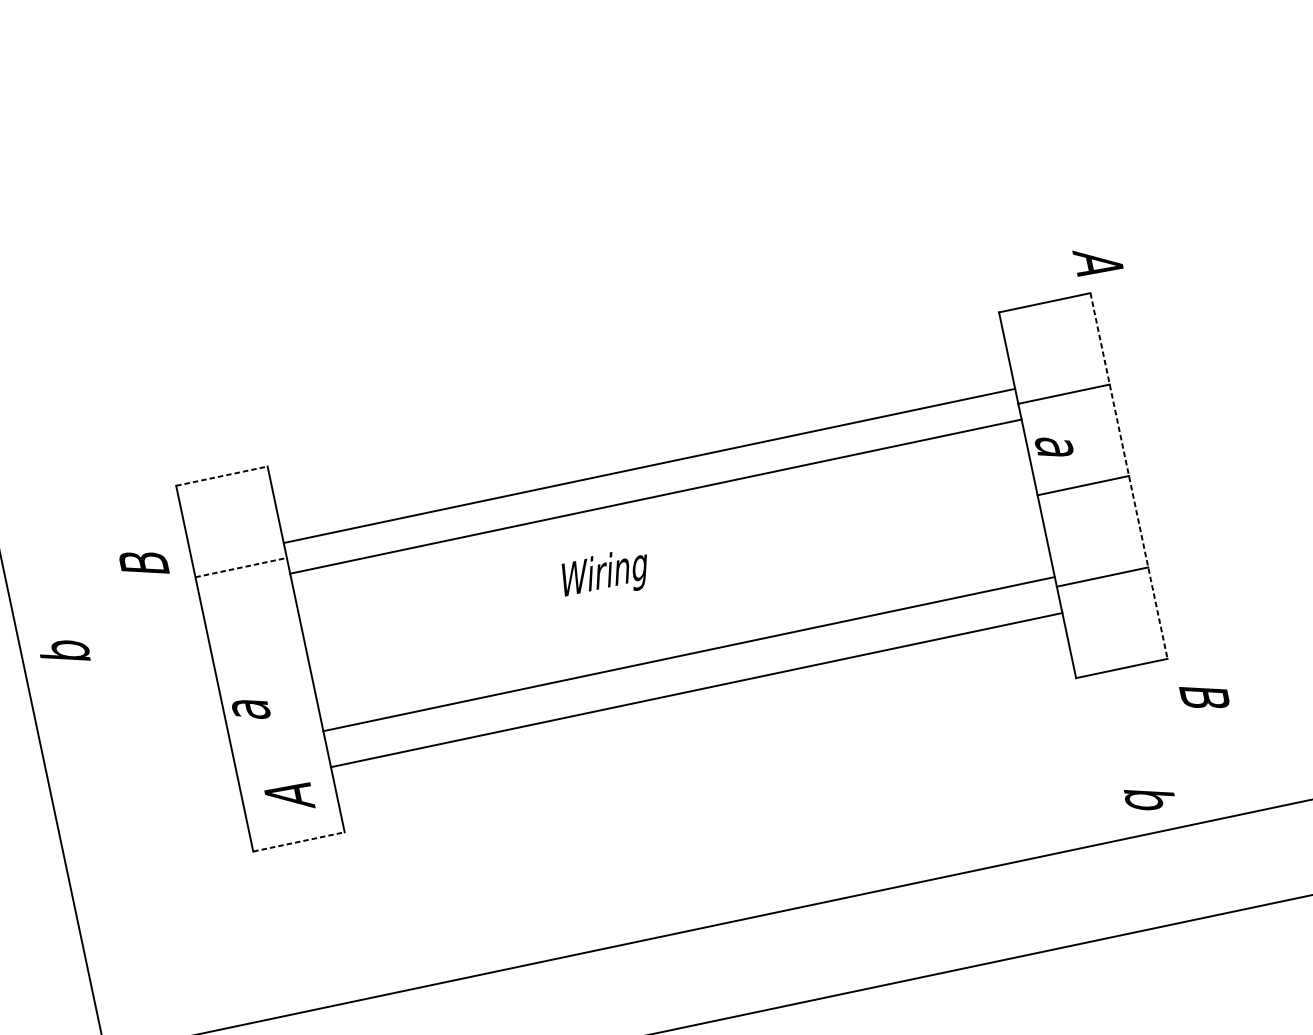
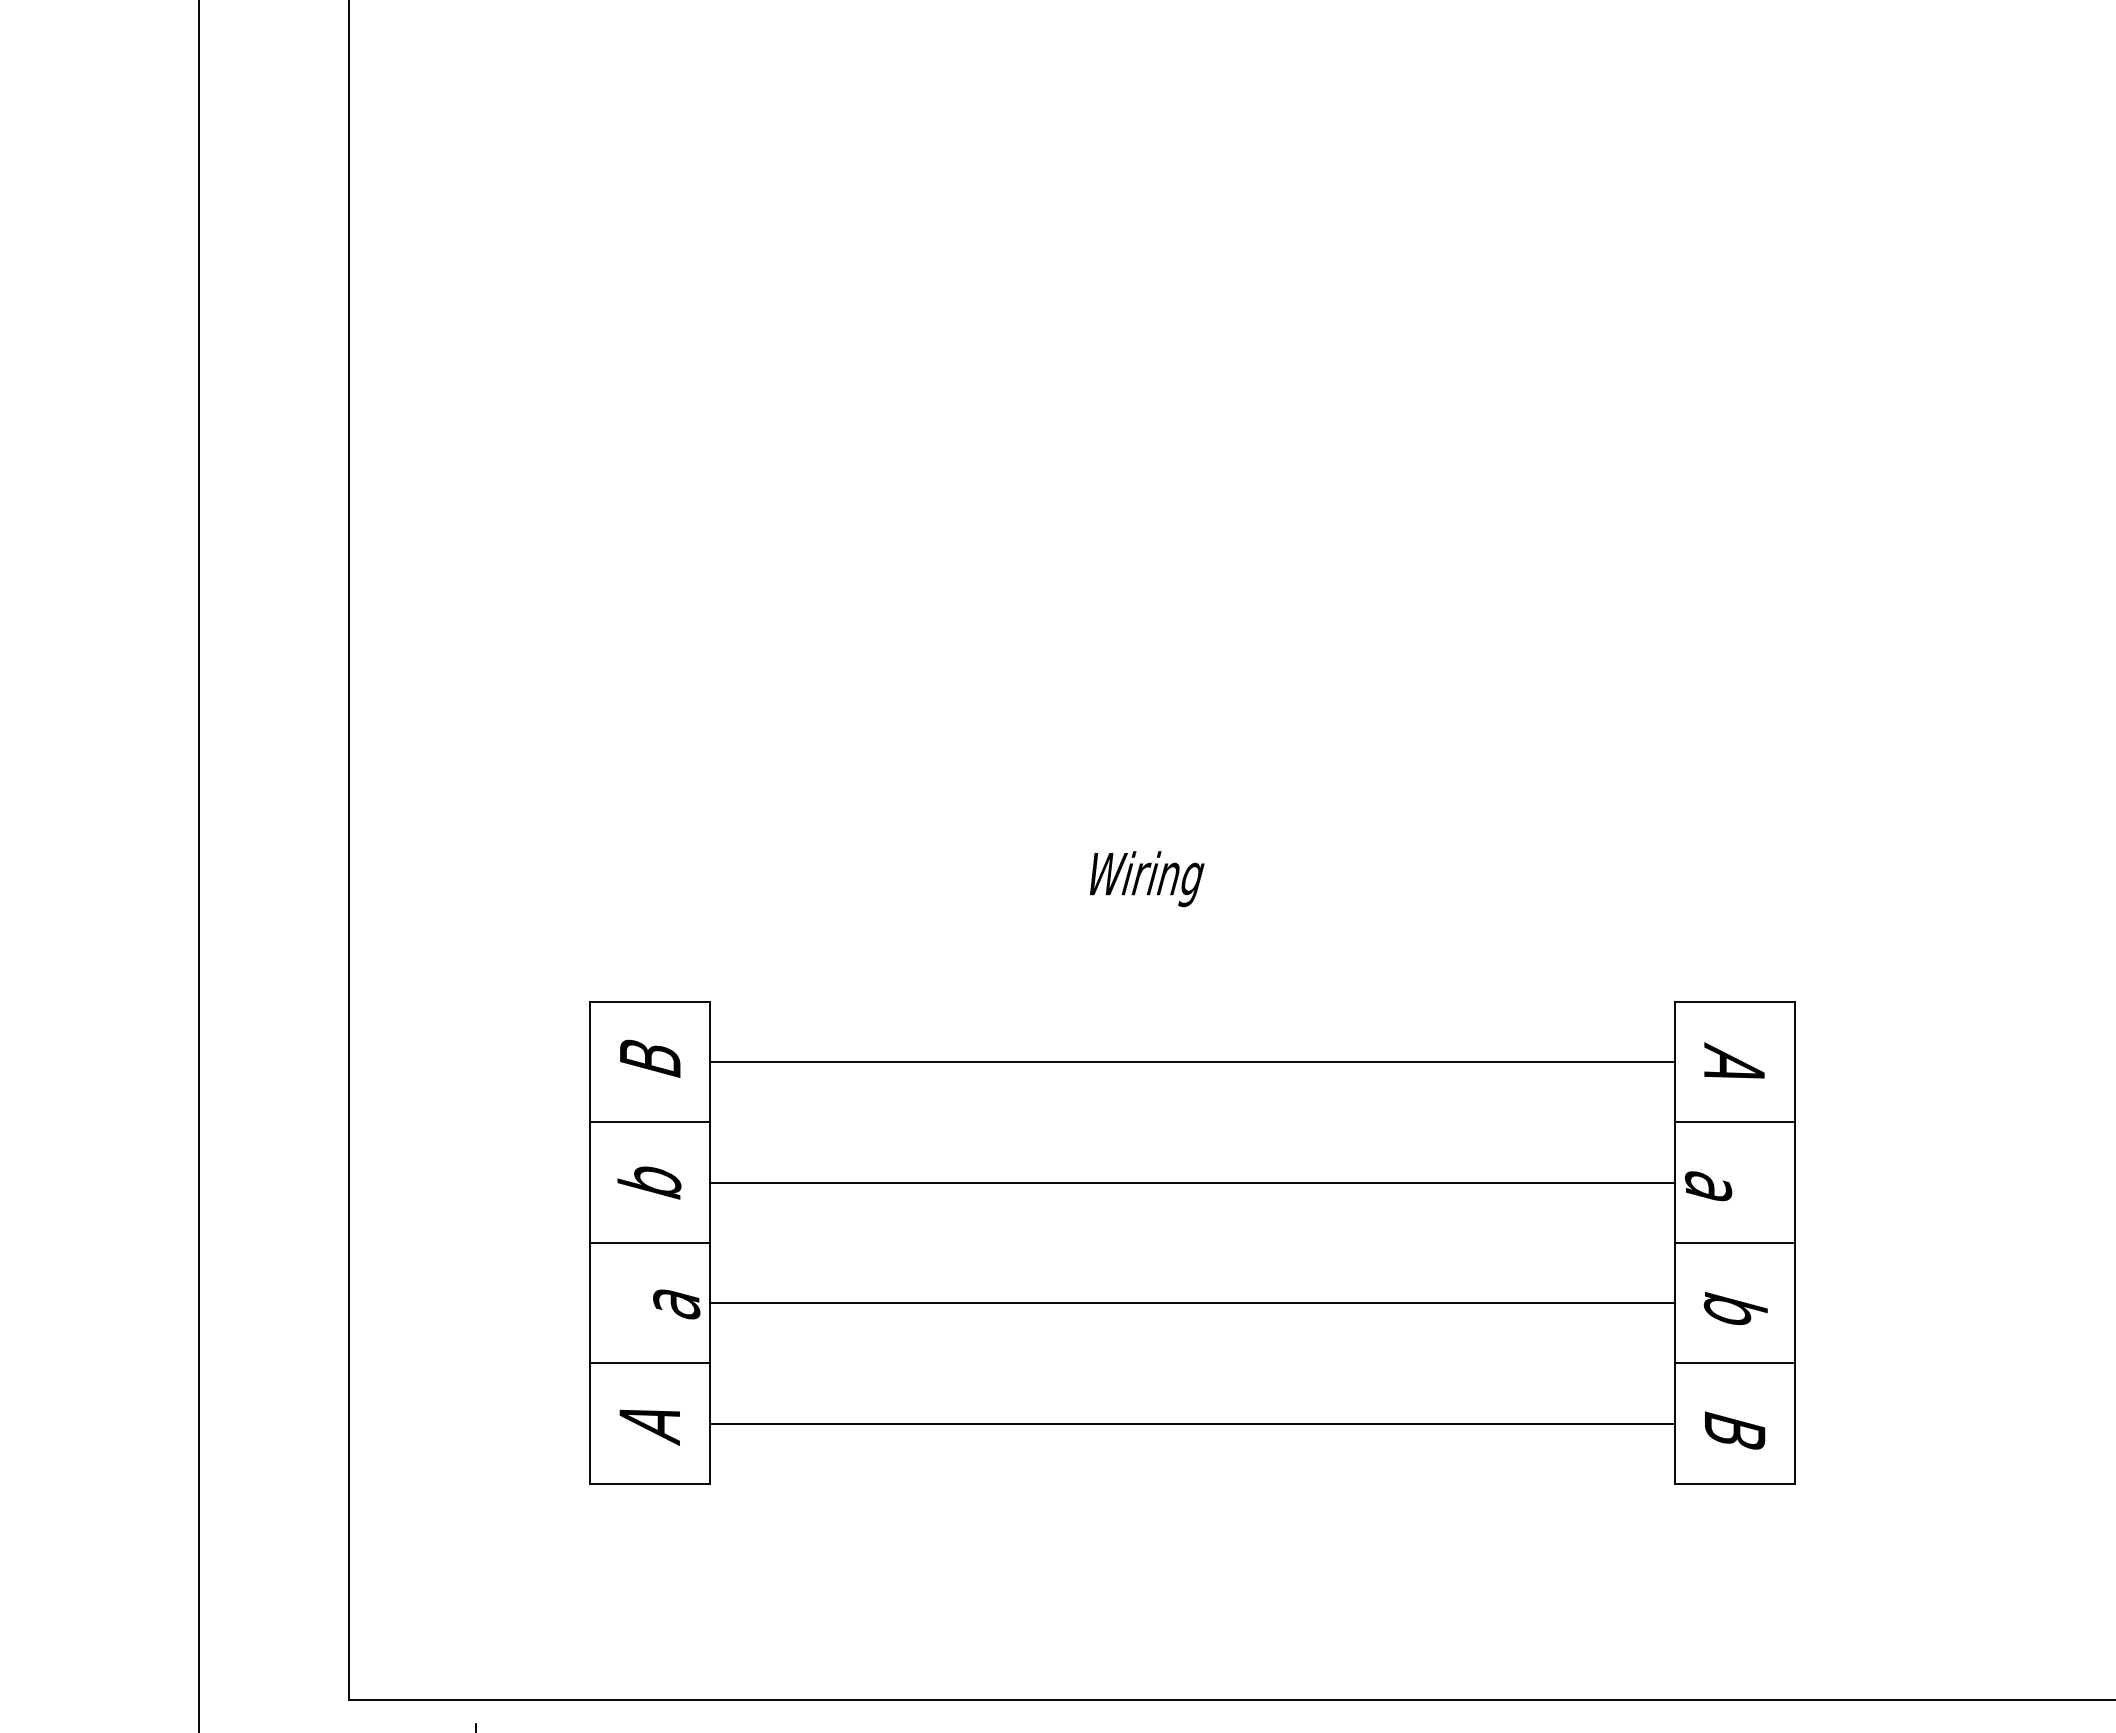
text: (1098, 259) -> (1734, 1060), moved
line: (649, 465) -> (1192, 1182), moved
line: (222, 475) -> (650, 1001), dashed -> solid
line: (1129, 476) -> (1795, 1243), dashed -> solid
line: (656, 496) -> (1192, 1062), moved
text: (144, 563) -> (650, 1058), moved
line: (241, 567) -> (650, 1122), dashed -> solid
text: (606, 575) -> (1147, 879), moved
text: (64, 652) -> (649, 1182), moved
line: (689, 653) -> (1192, 1423), moved
line: (260, 658) -> (649, 1242), added
line: (696, 690) -> (1192, 1303), moved
text: (1205, 696) -> (1735, 1430), moved
text: (251, 709) -> (676, 1304), moved
line: (279, 750) -> (649, 1363), added
text: (1149, 797) -> (1735, 1308), moved
line: (299, 841) -> (650, 1483), dashed -> solid

